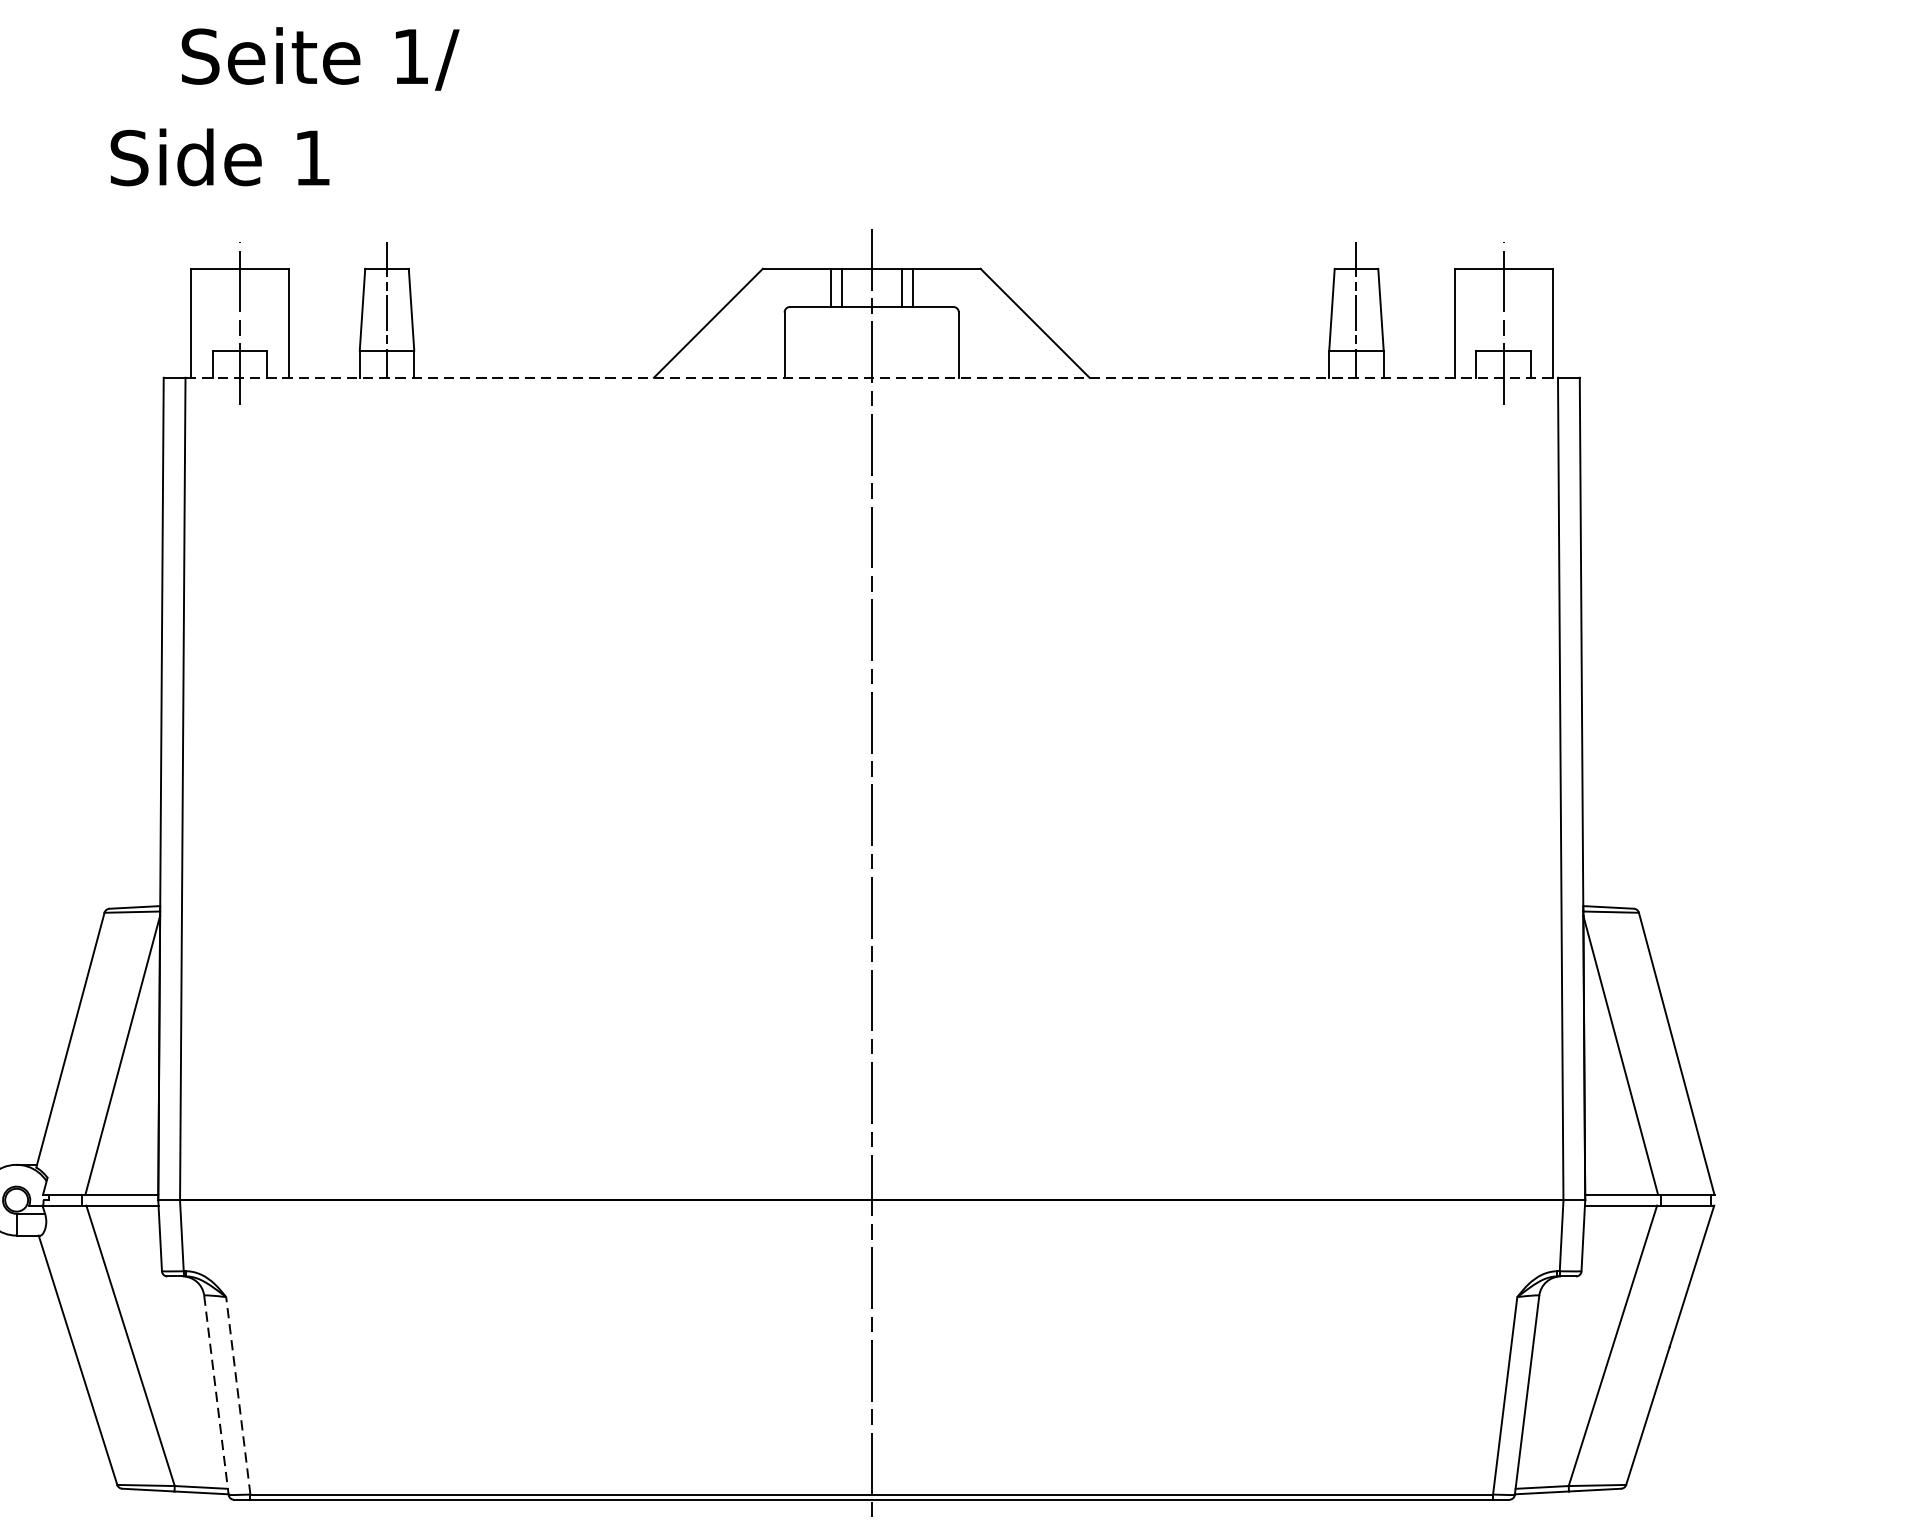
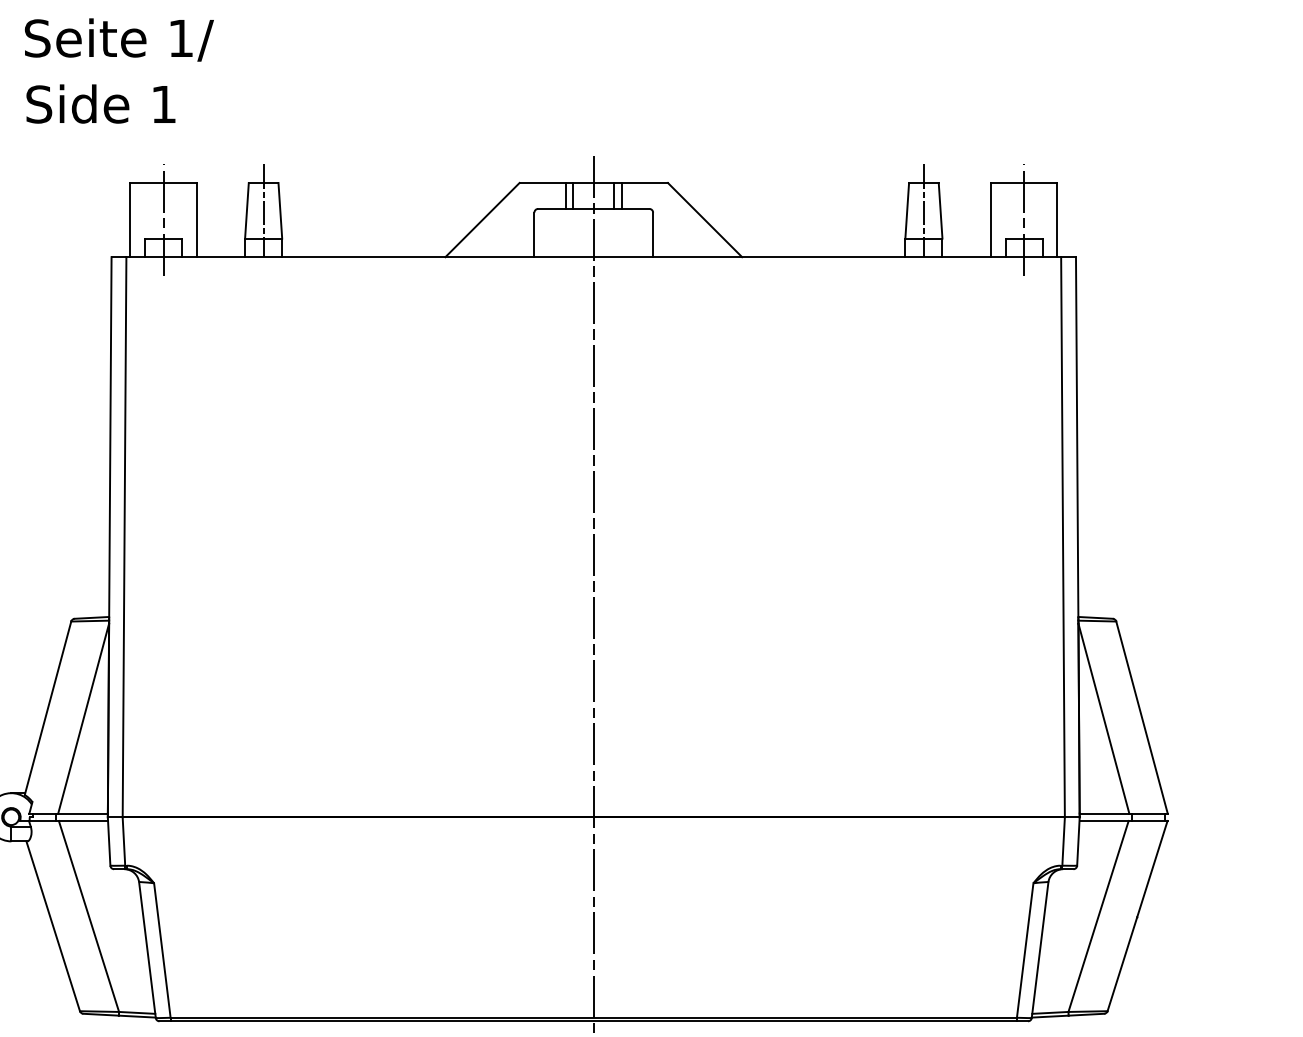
text: (319, 58) -> (118, 39), moved
text: (219, 156) -> (100, 103), moved
line: (872, 378) -> (594, 257), dashed -> solid
line: (216, 1395) -> (147, 950), dashed -> solid
line: (238, 1395) -> (162, 950), dashed -> solid

